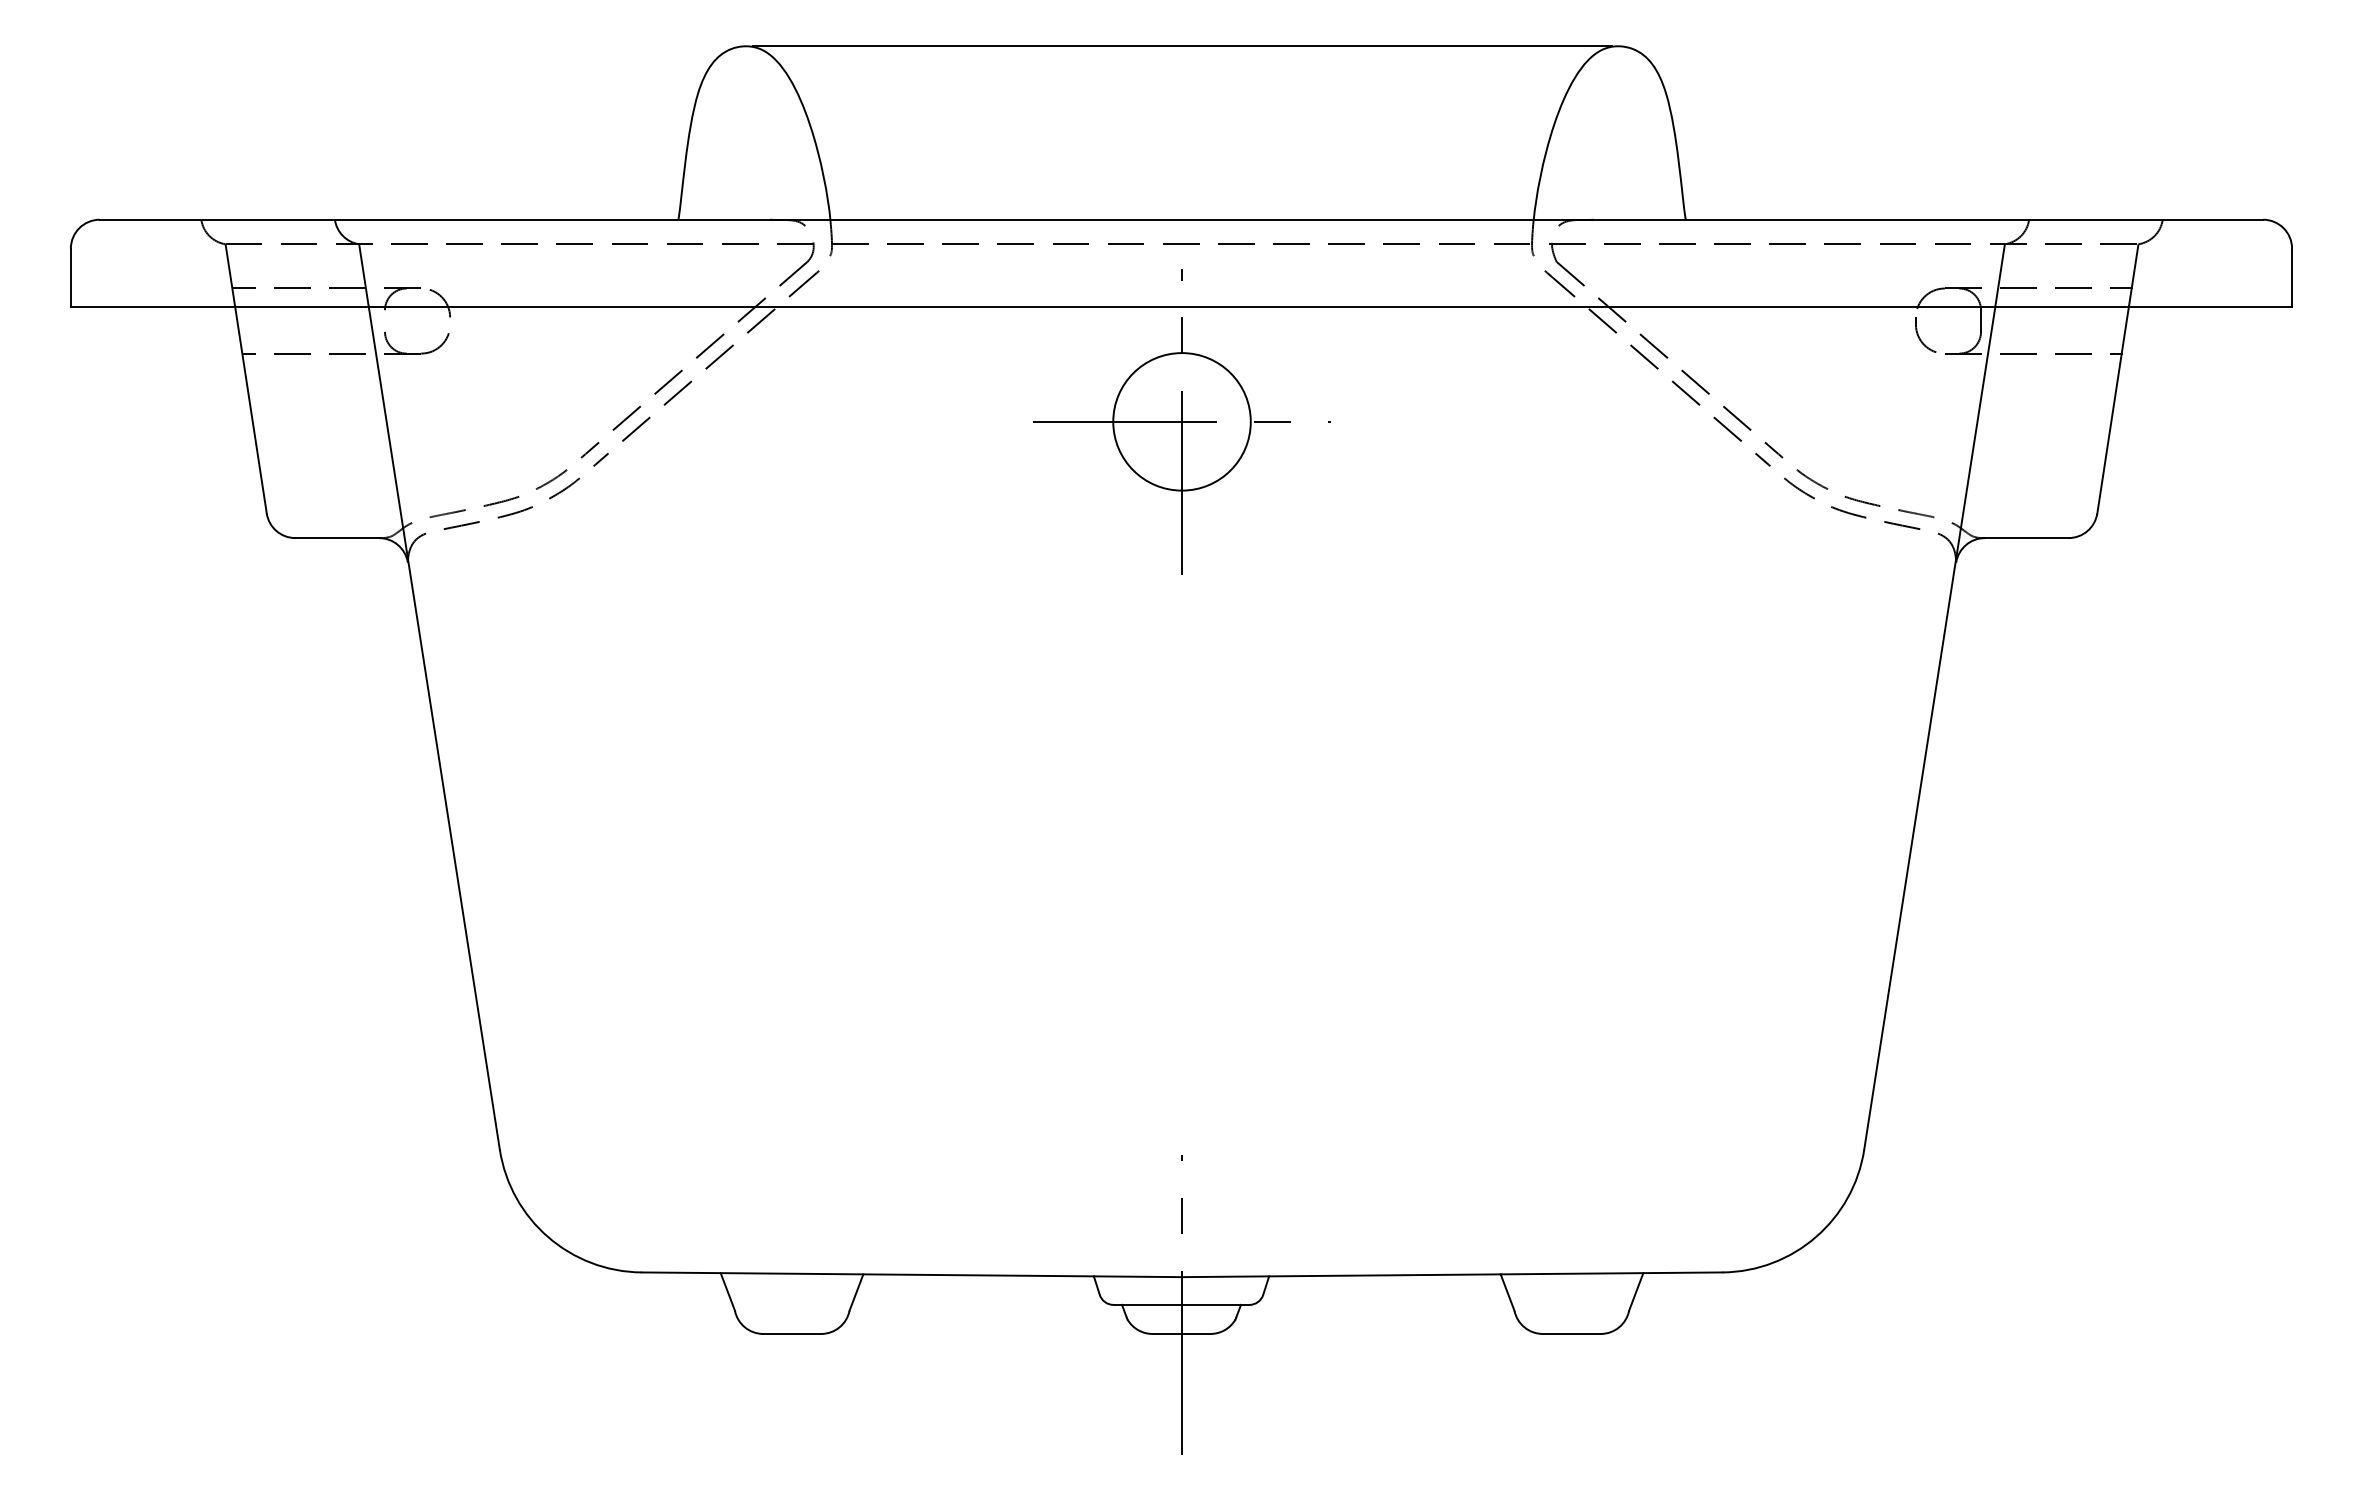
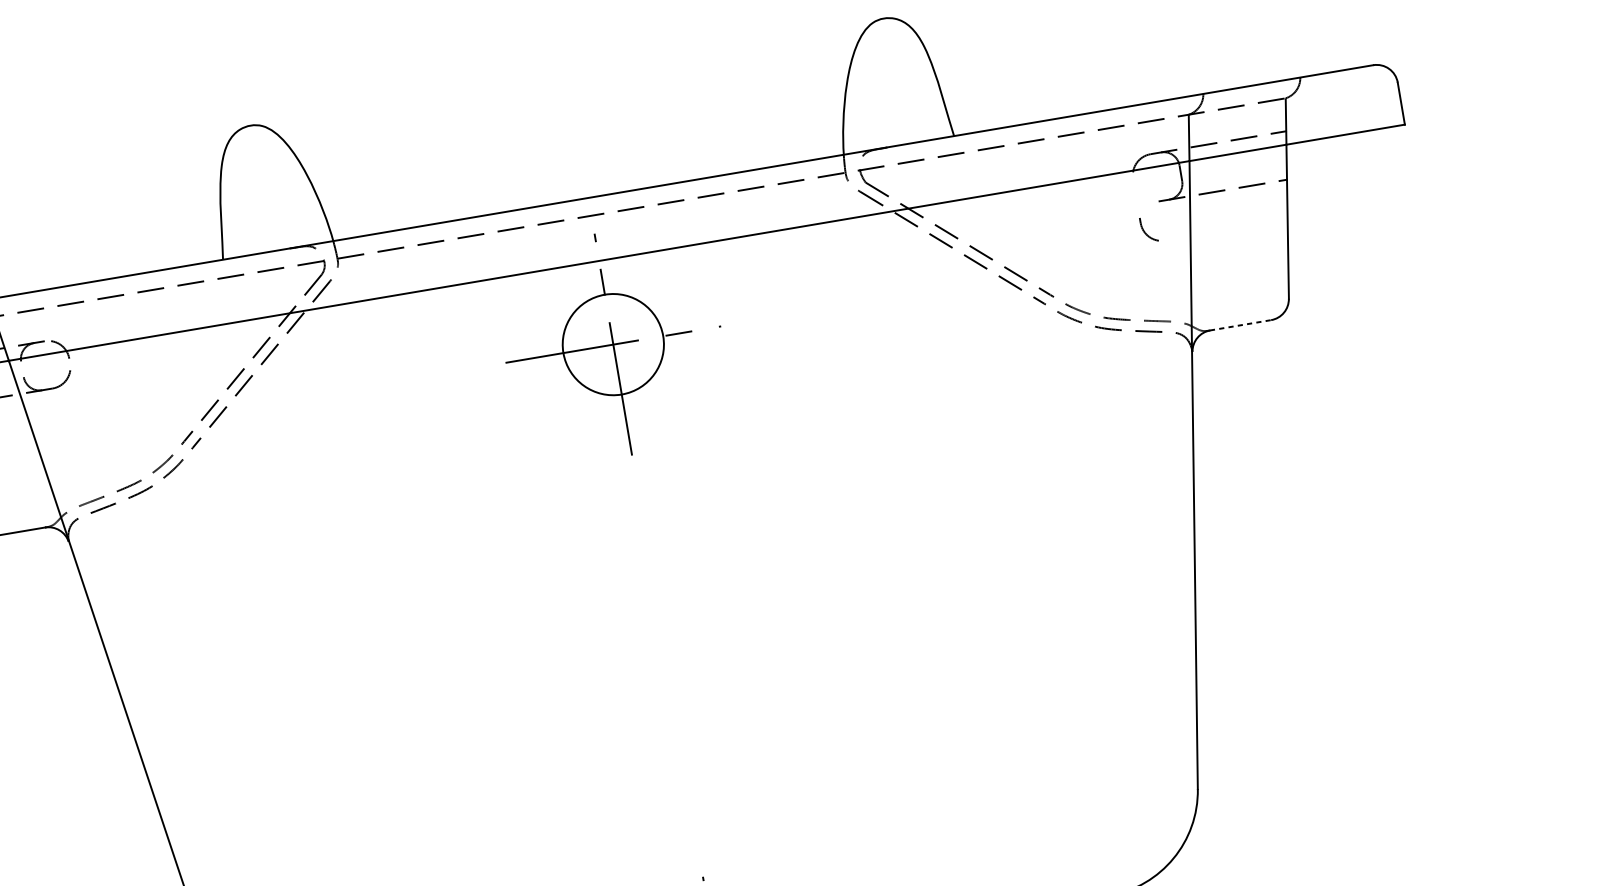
line: (1181, 46) -> (566, 72), removed
part: (1919, 336) -> (1144, 231), moved
line: (2027, 538) -> (1241, 325), solid -> dashed

